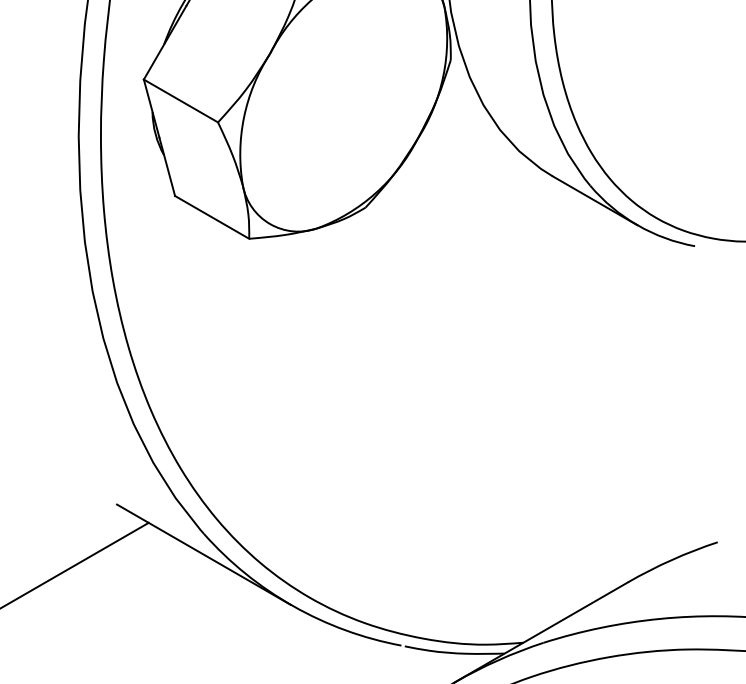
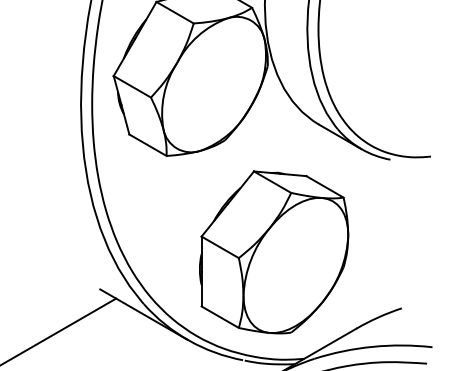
part: (464, 431) -> (274, 252), added

